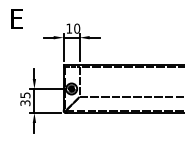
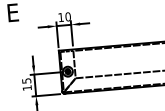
text: (25, 103) -> (27, 88), 35 -> 15

